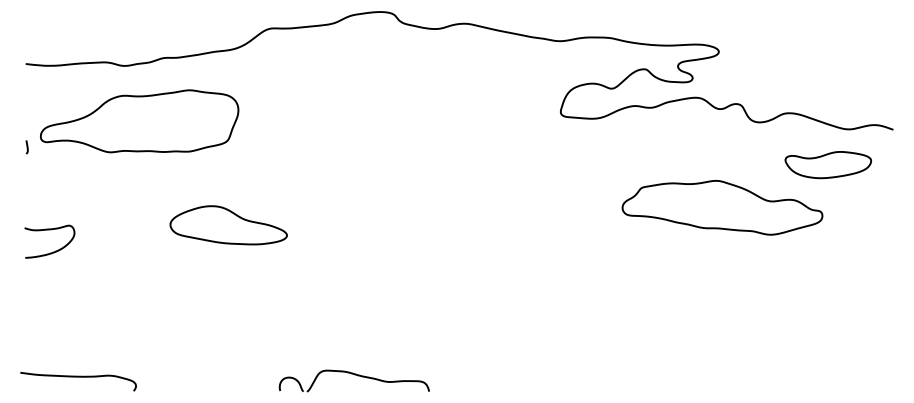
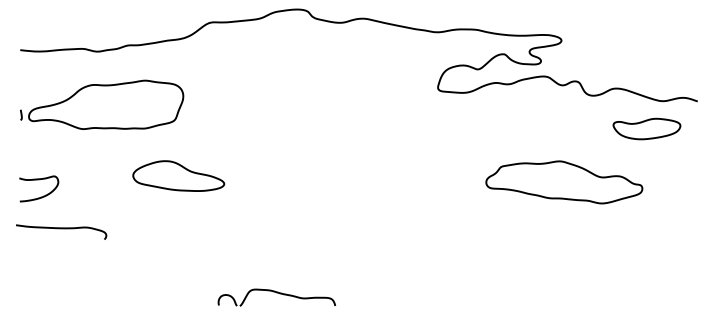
part: (140, 120) -> (106, 104), moved
part: (722, 207) -> (564, 182), moved
curve: (78, 378) -> (61, 229), moved

